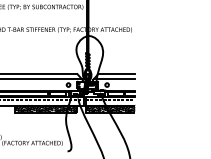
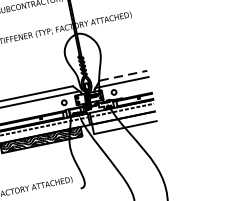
line: (117, 74) -> (124, 76), solid -> dashed
hatch: (110, 108) -> (124, 121), removed

